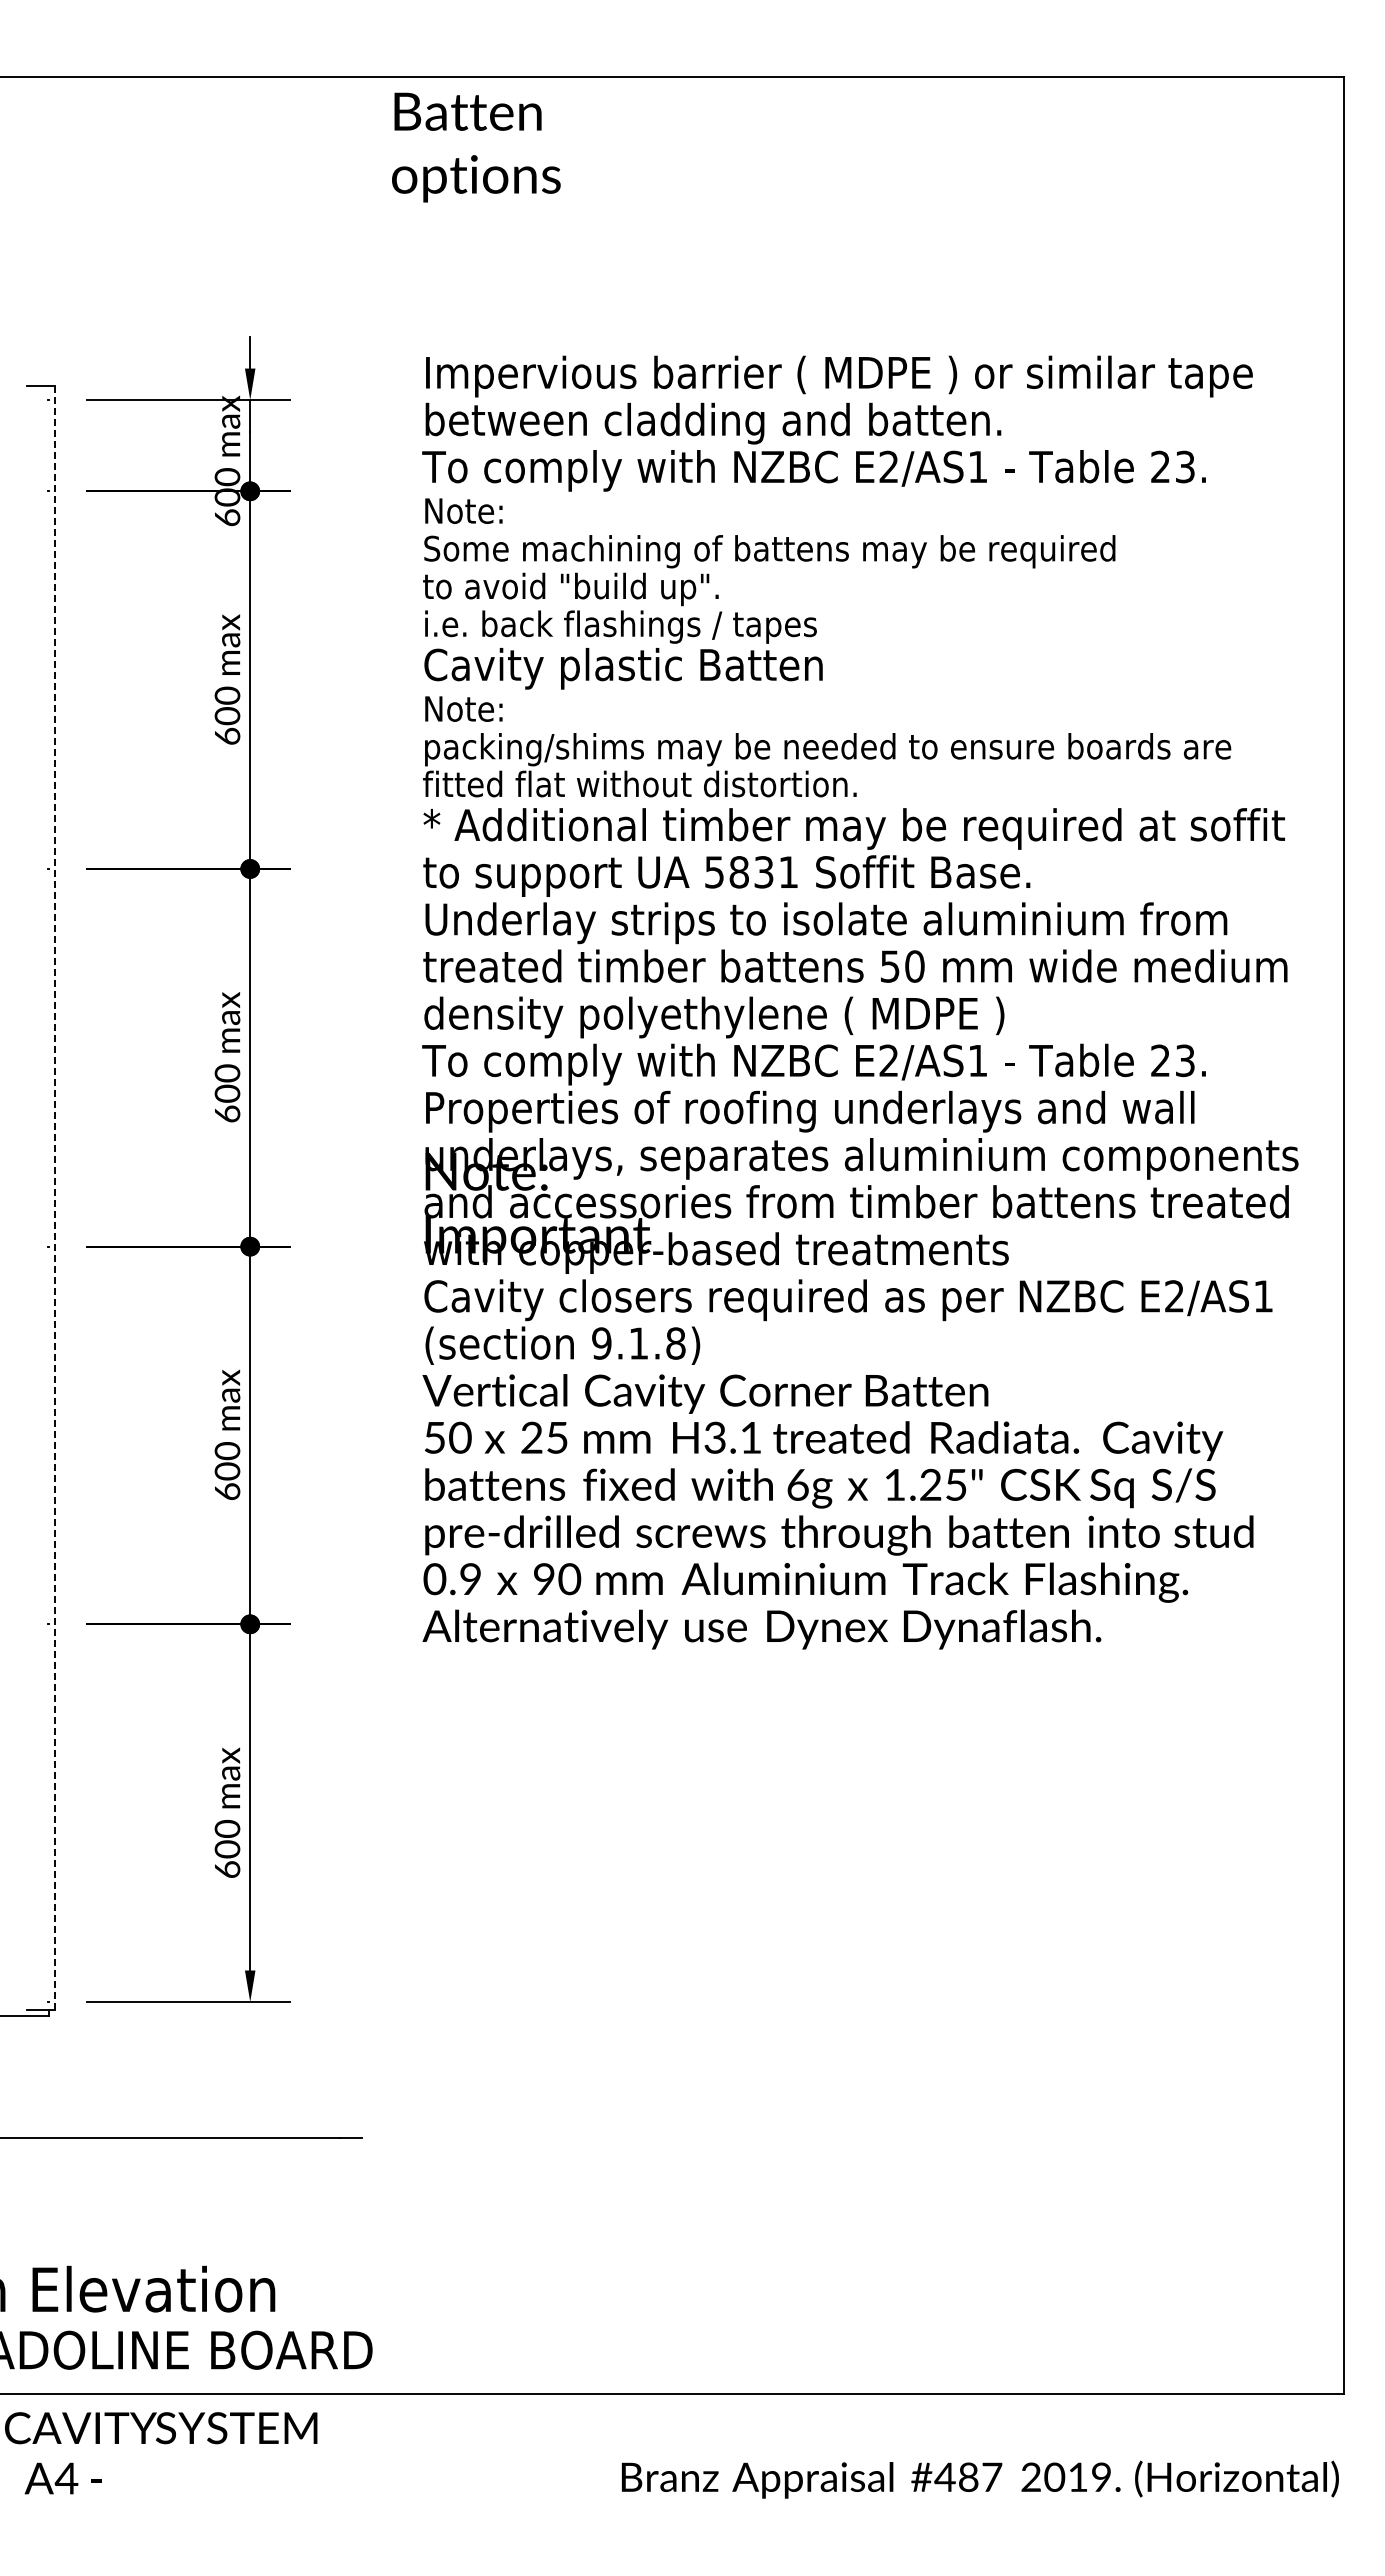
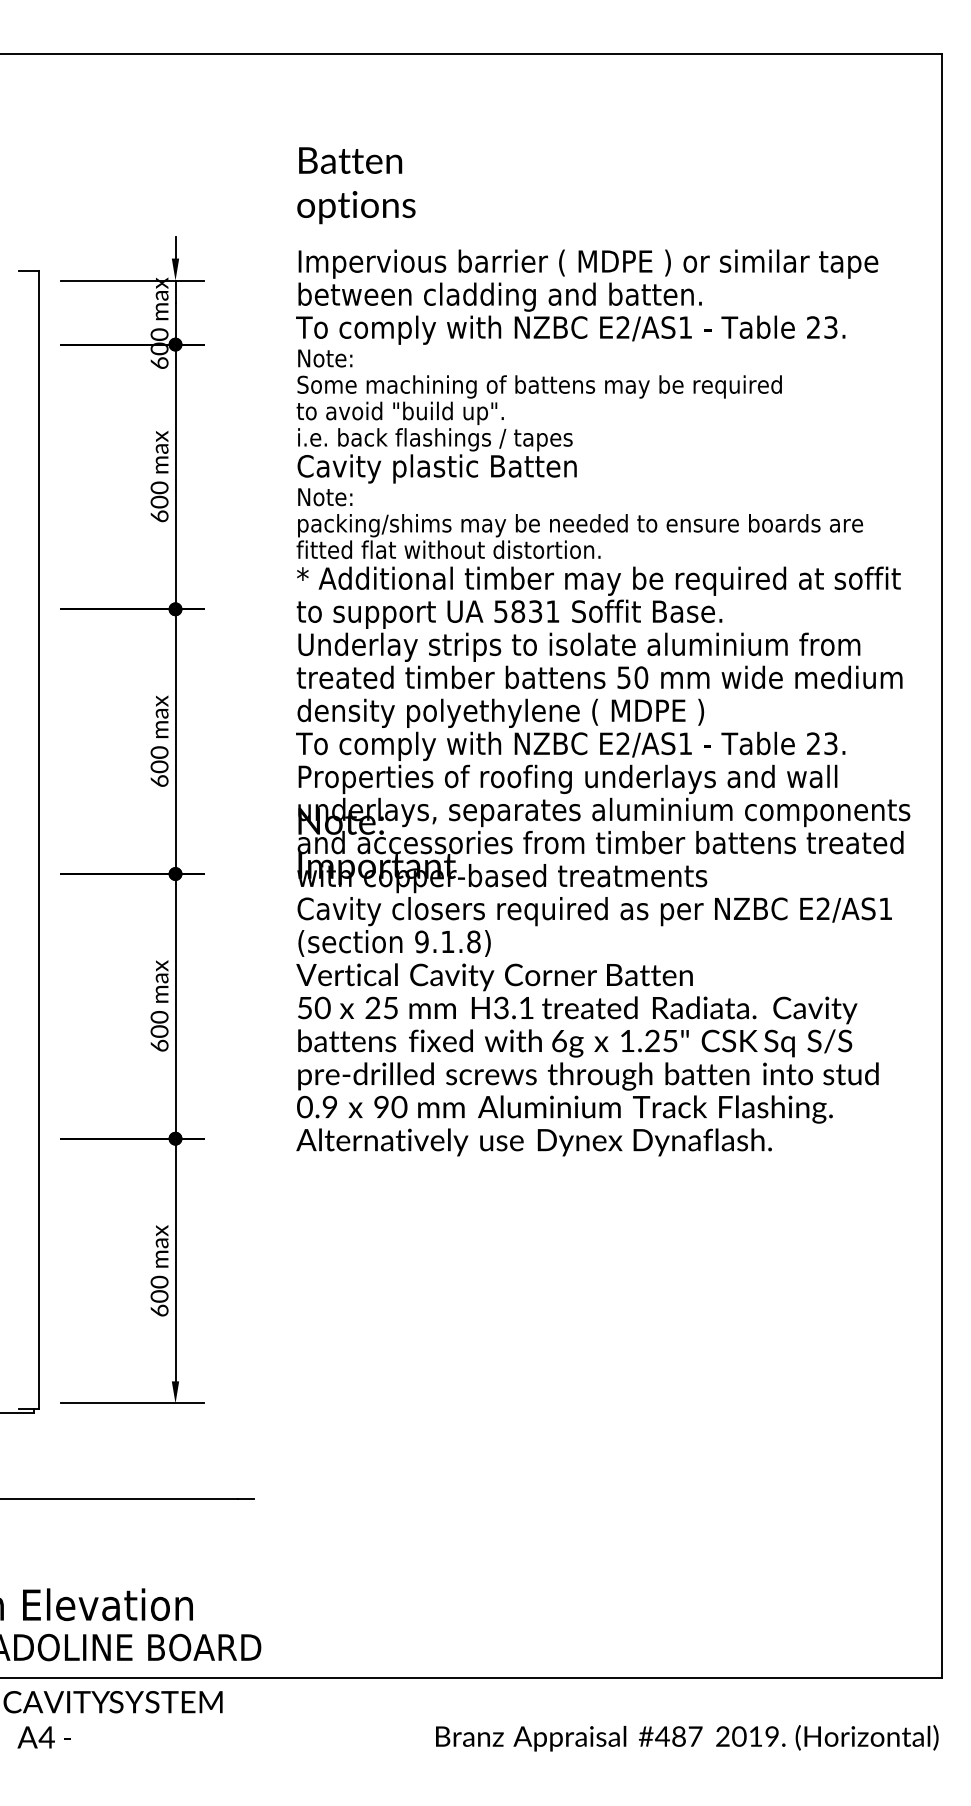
text: (476, 147) -> (356, 185), moved
line: (55, 1197) -> (39, 839), dashed -> solid

